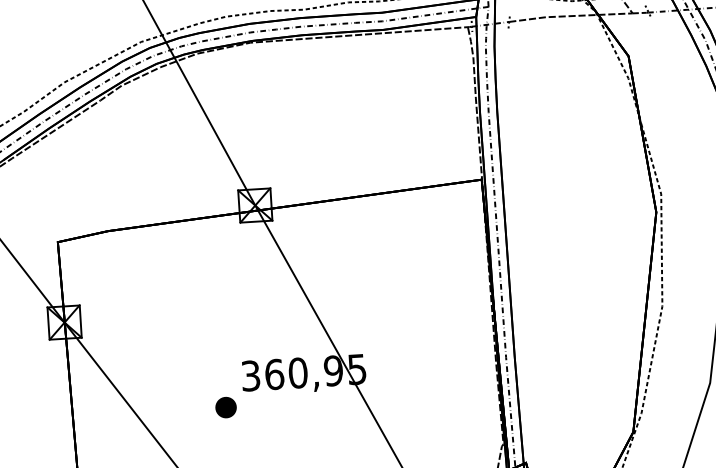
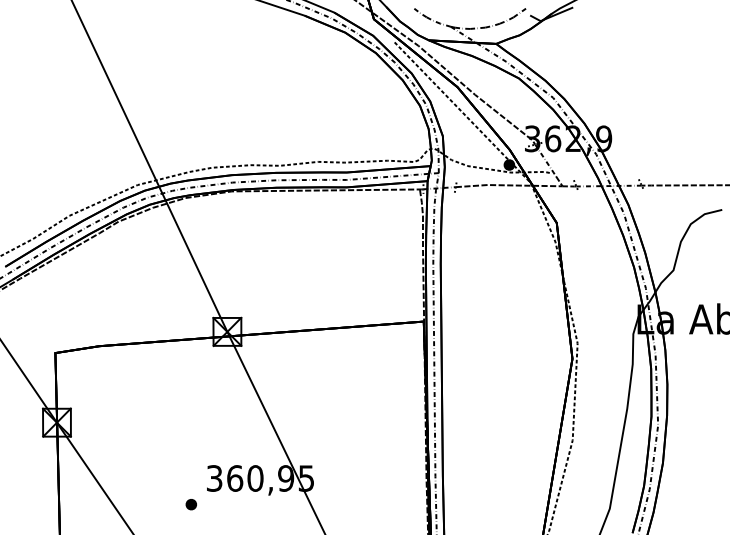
part: (224, 407) -> (190, 504), size x0.62

